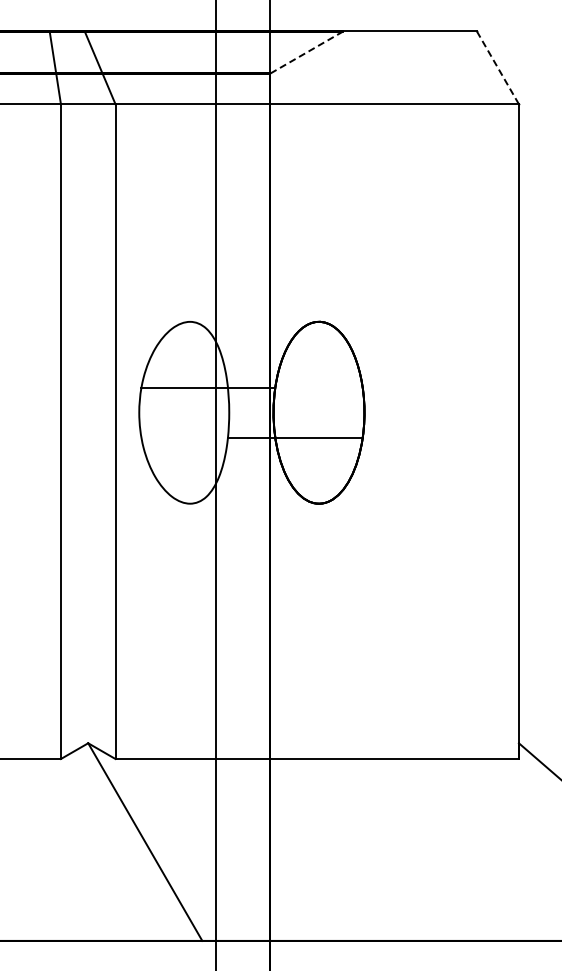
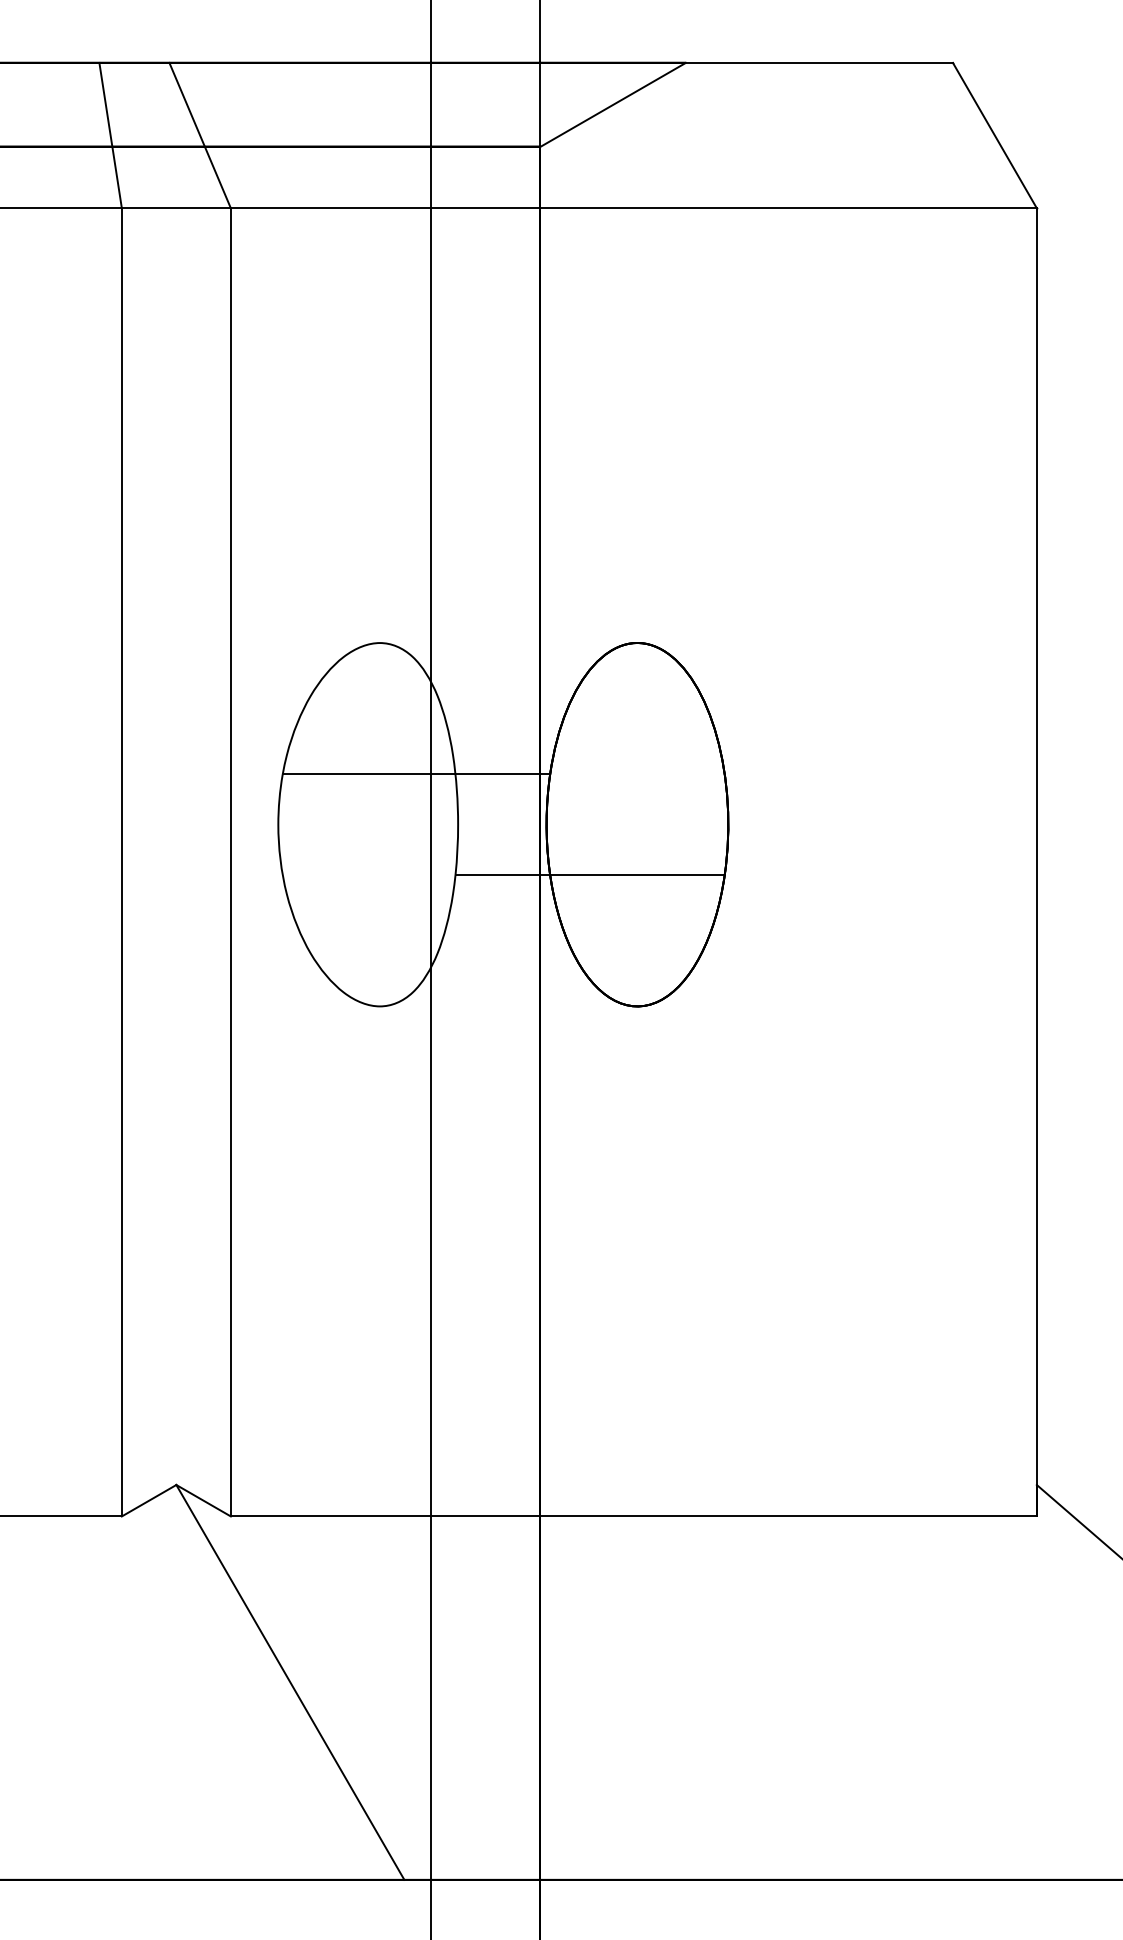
line: (307, 52) -> (614, 104), dashed -> solid
line: (497, 67) -> (994, 134), dashed -> solid

